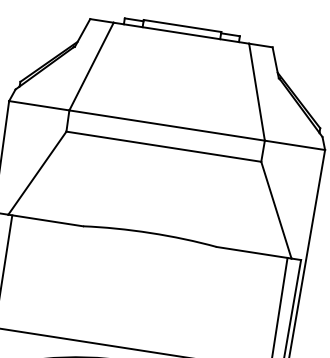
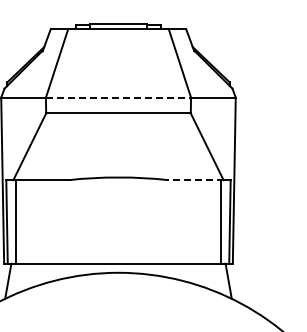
line: (167, 125) -> (118, 97), solid -> dashed
line: (253, 253) -> (195, 180), solid -> dashed

